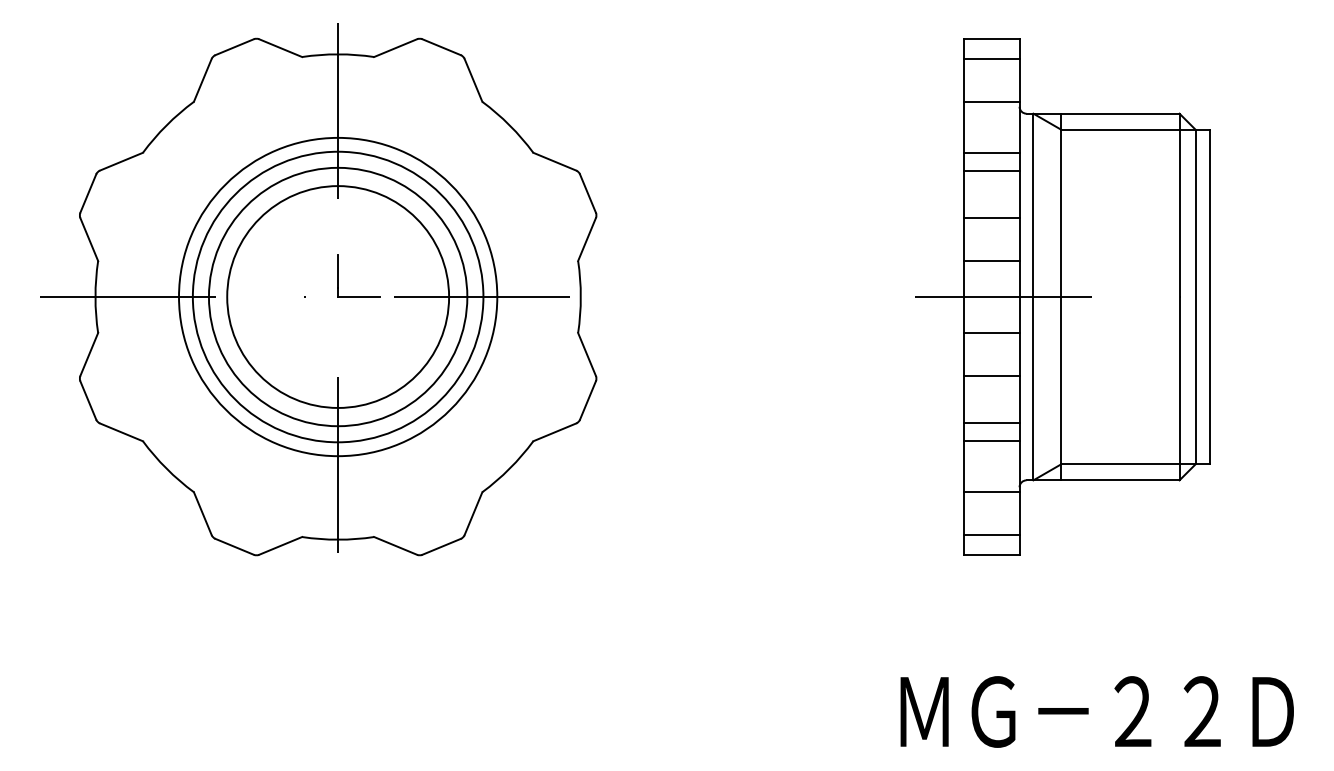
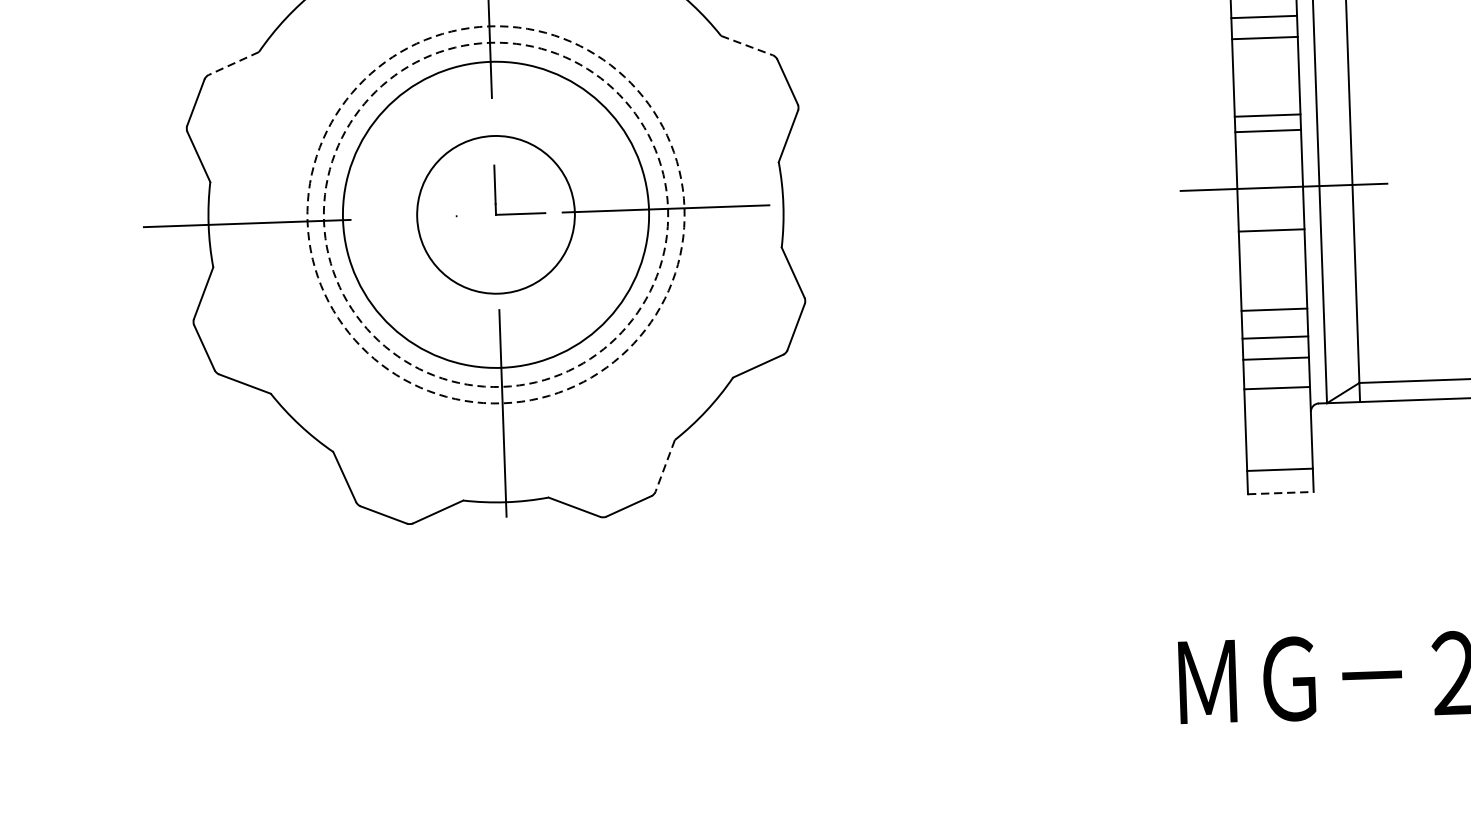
line: (121, 161) -> (233, 63), solid -> dashed
line: (555, 161) -> (747, 45), solid -> dashed
line: (991, 218) -> (1267, 131), moved
line: (991, 261) -> (1267, 116), moved
circle: (337, 296) -> (495, 214), solid -> dashed
circle: (338, 296) -> (496, 214), size x0.6
circle: (338, 296) -> (496, 214), solid -> dashed
line: (991, 375) -> (1274, 309), moved
line: (991, 492) -> (1276, 388), moved
line: (473, 514) -> (665, 466), solid -> dashed
line: (991, 554) -> (1280, 492), solid -> dashed

